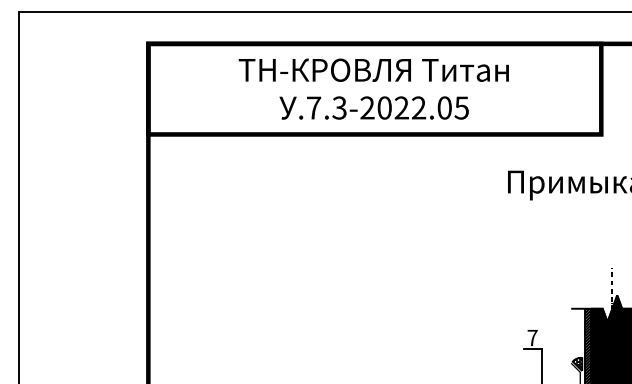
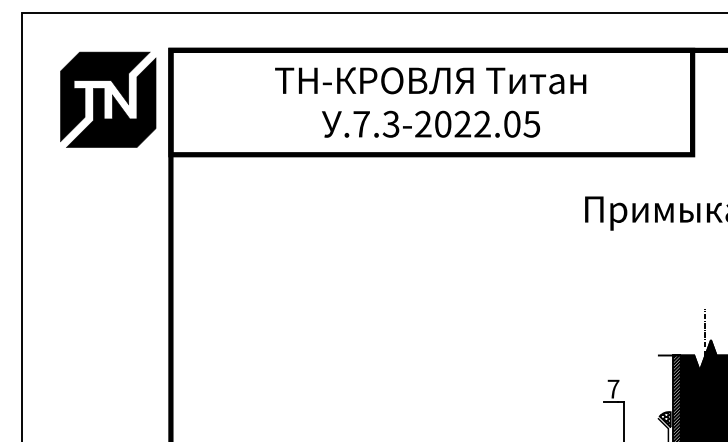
part: (93, 86) -> (107, 99), added

